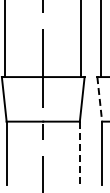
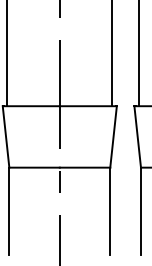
line: (99, 99) -> (137, 137), dashed -> solid
line: (79, 153) -> (109, 211), dashed -> solid

